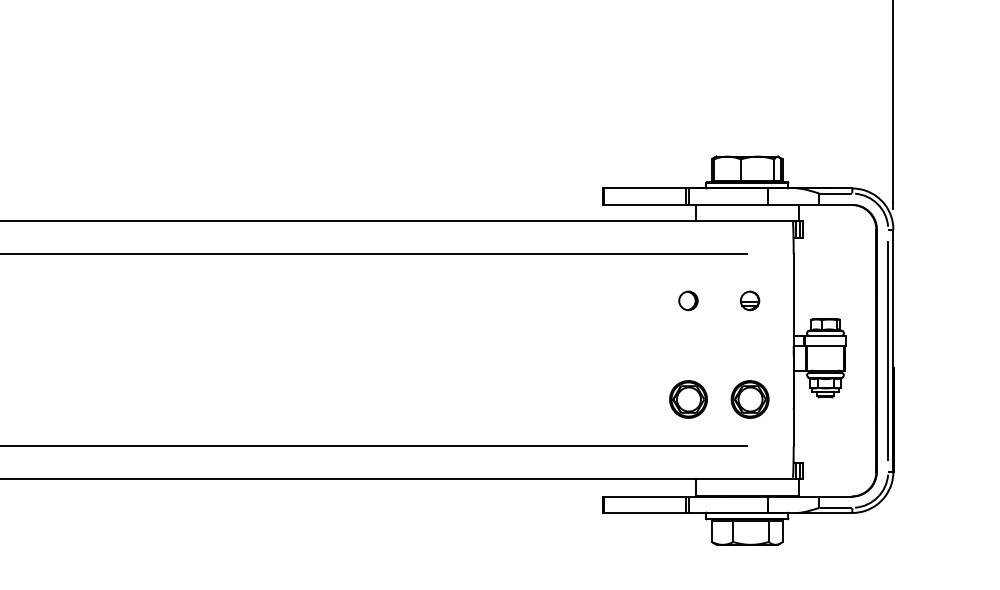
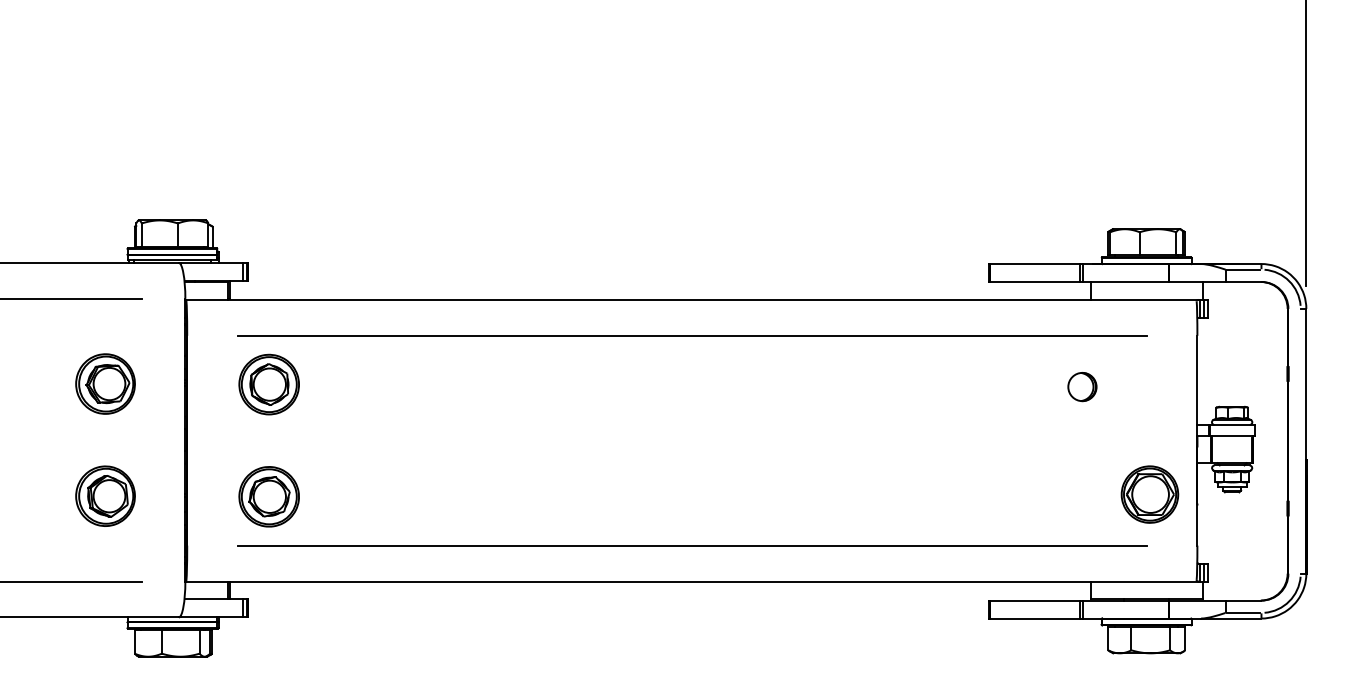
part: (688, 300) -> (1082, 386), size x1.4
part: (749, 300) -> (1149, 386), removed
line: (888, 350) -> (1300, 441), removed
part: (688, 399) -> (1082, 494), removed
part: (749, 399) -> (1149, 494), size x1.4

